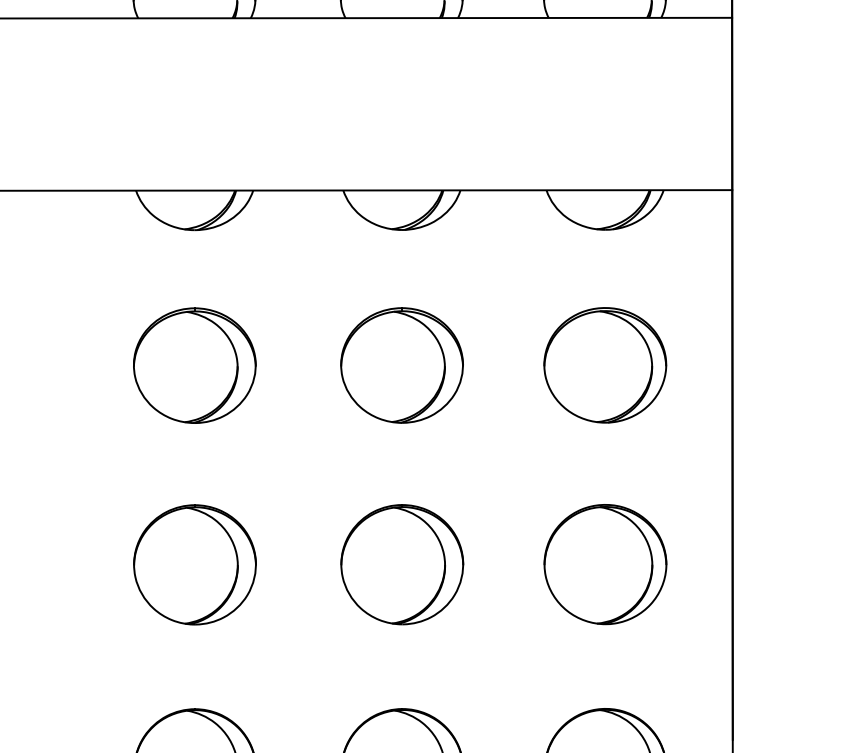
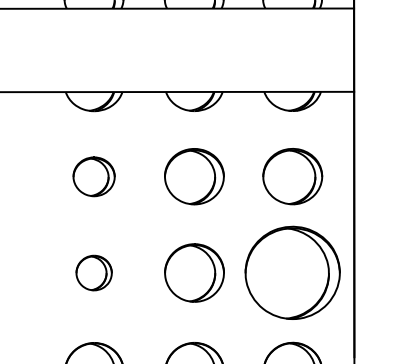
part: (193, 365) -> (93, 176), size x0.7
part: (193, 563) -> (93, 272), size x0.6
part: (604, 563) -> (292, 272), size x1.6

